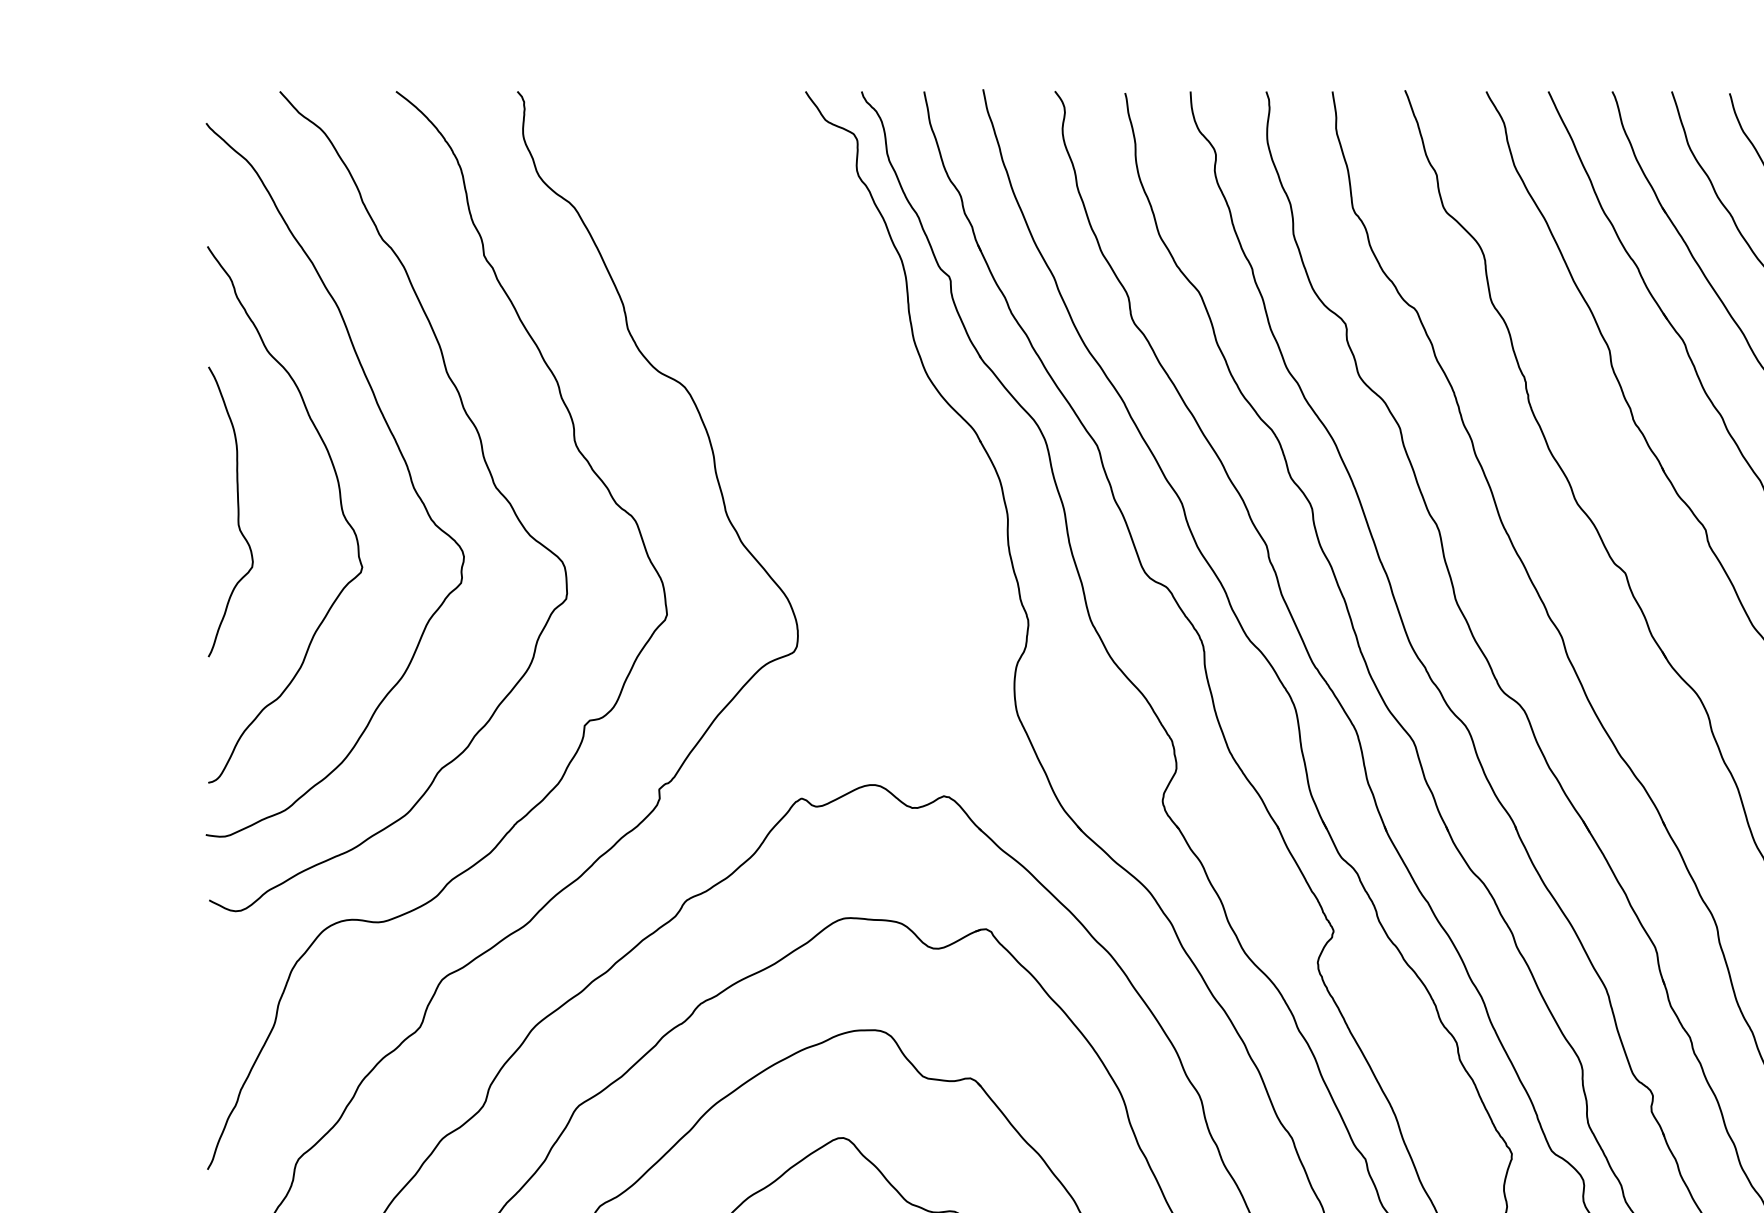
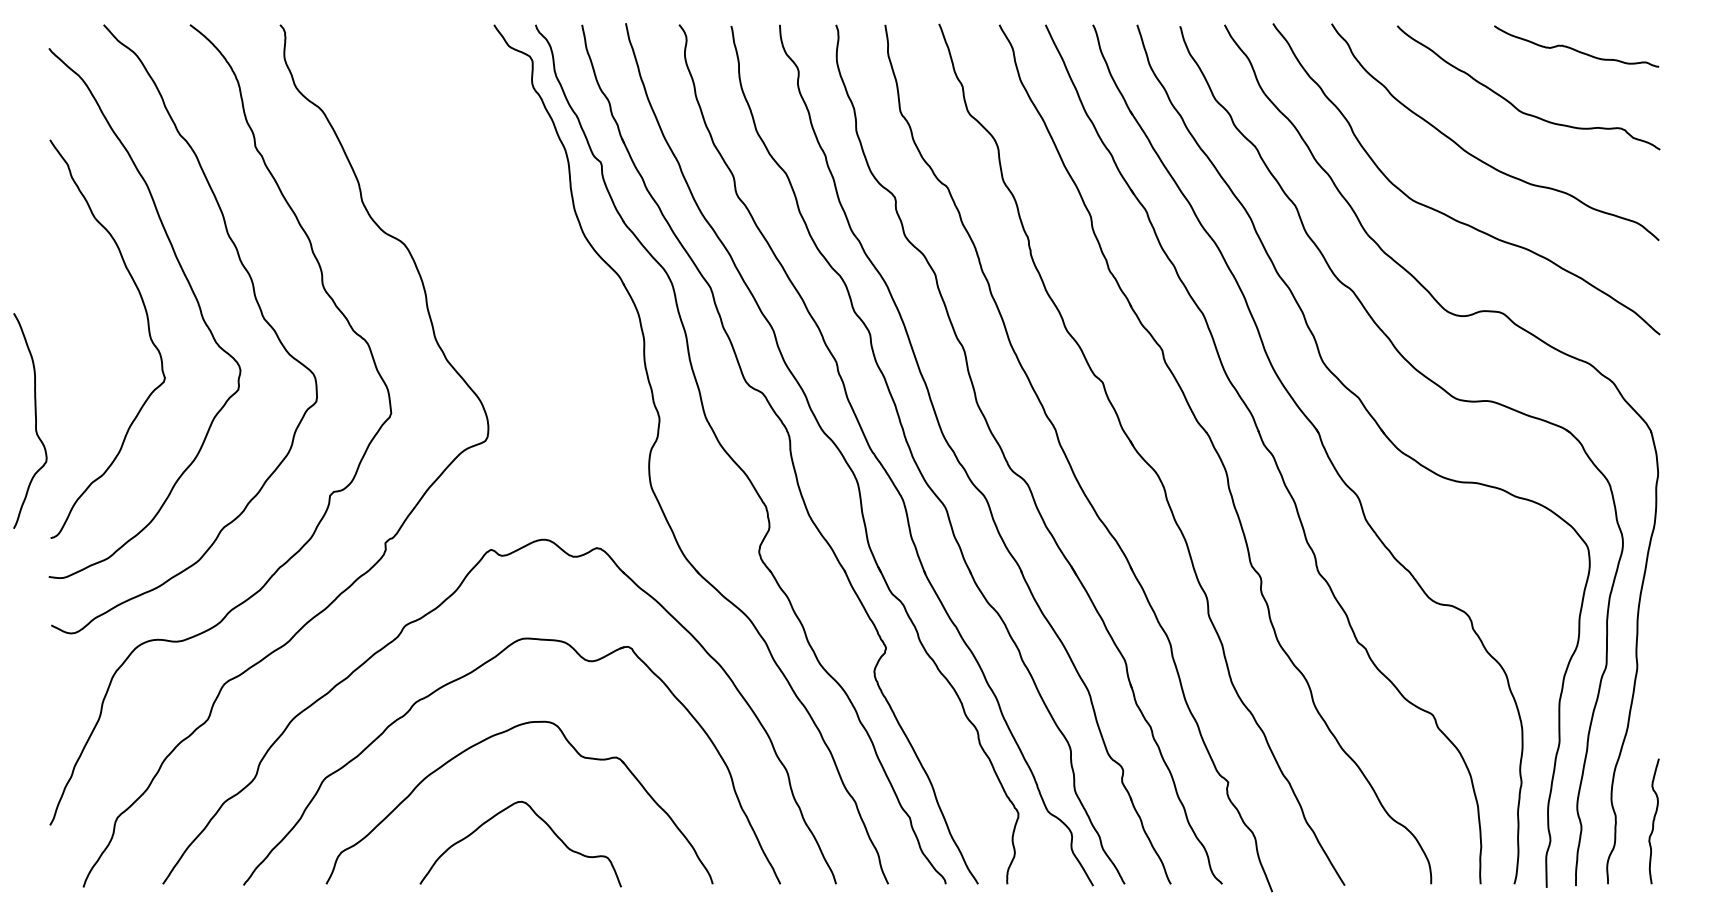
curve: (237, 511) -> (35, 420), moved

